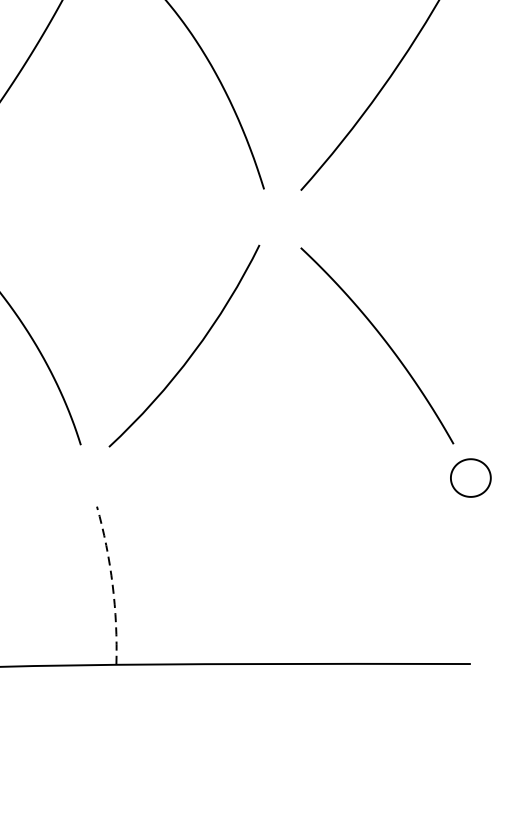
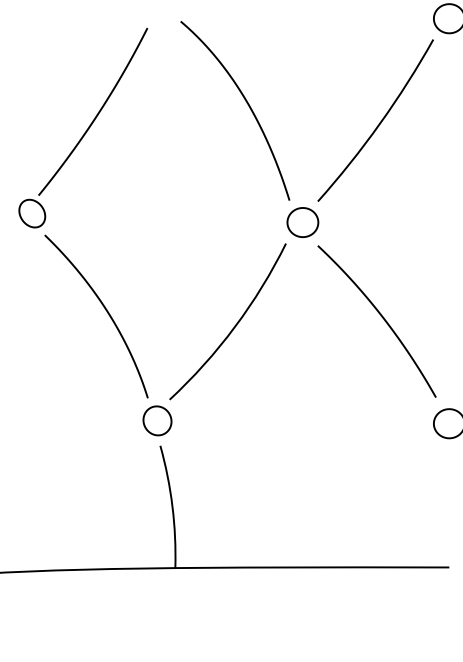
part: (280, 217) -> (302, 222), added
part: (93, 473) -> (157, 420), added
arc: (112, 585) -> (172, 506), dashed -> solid

